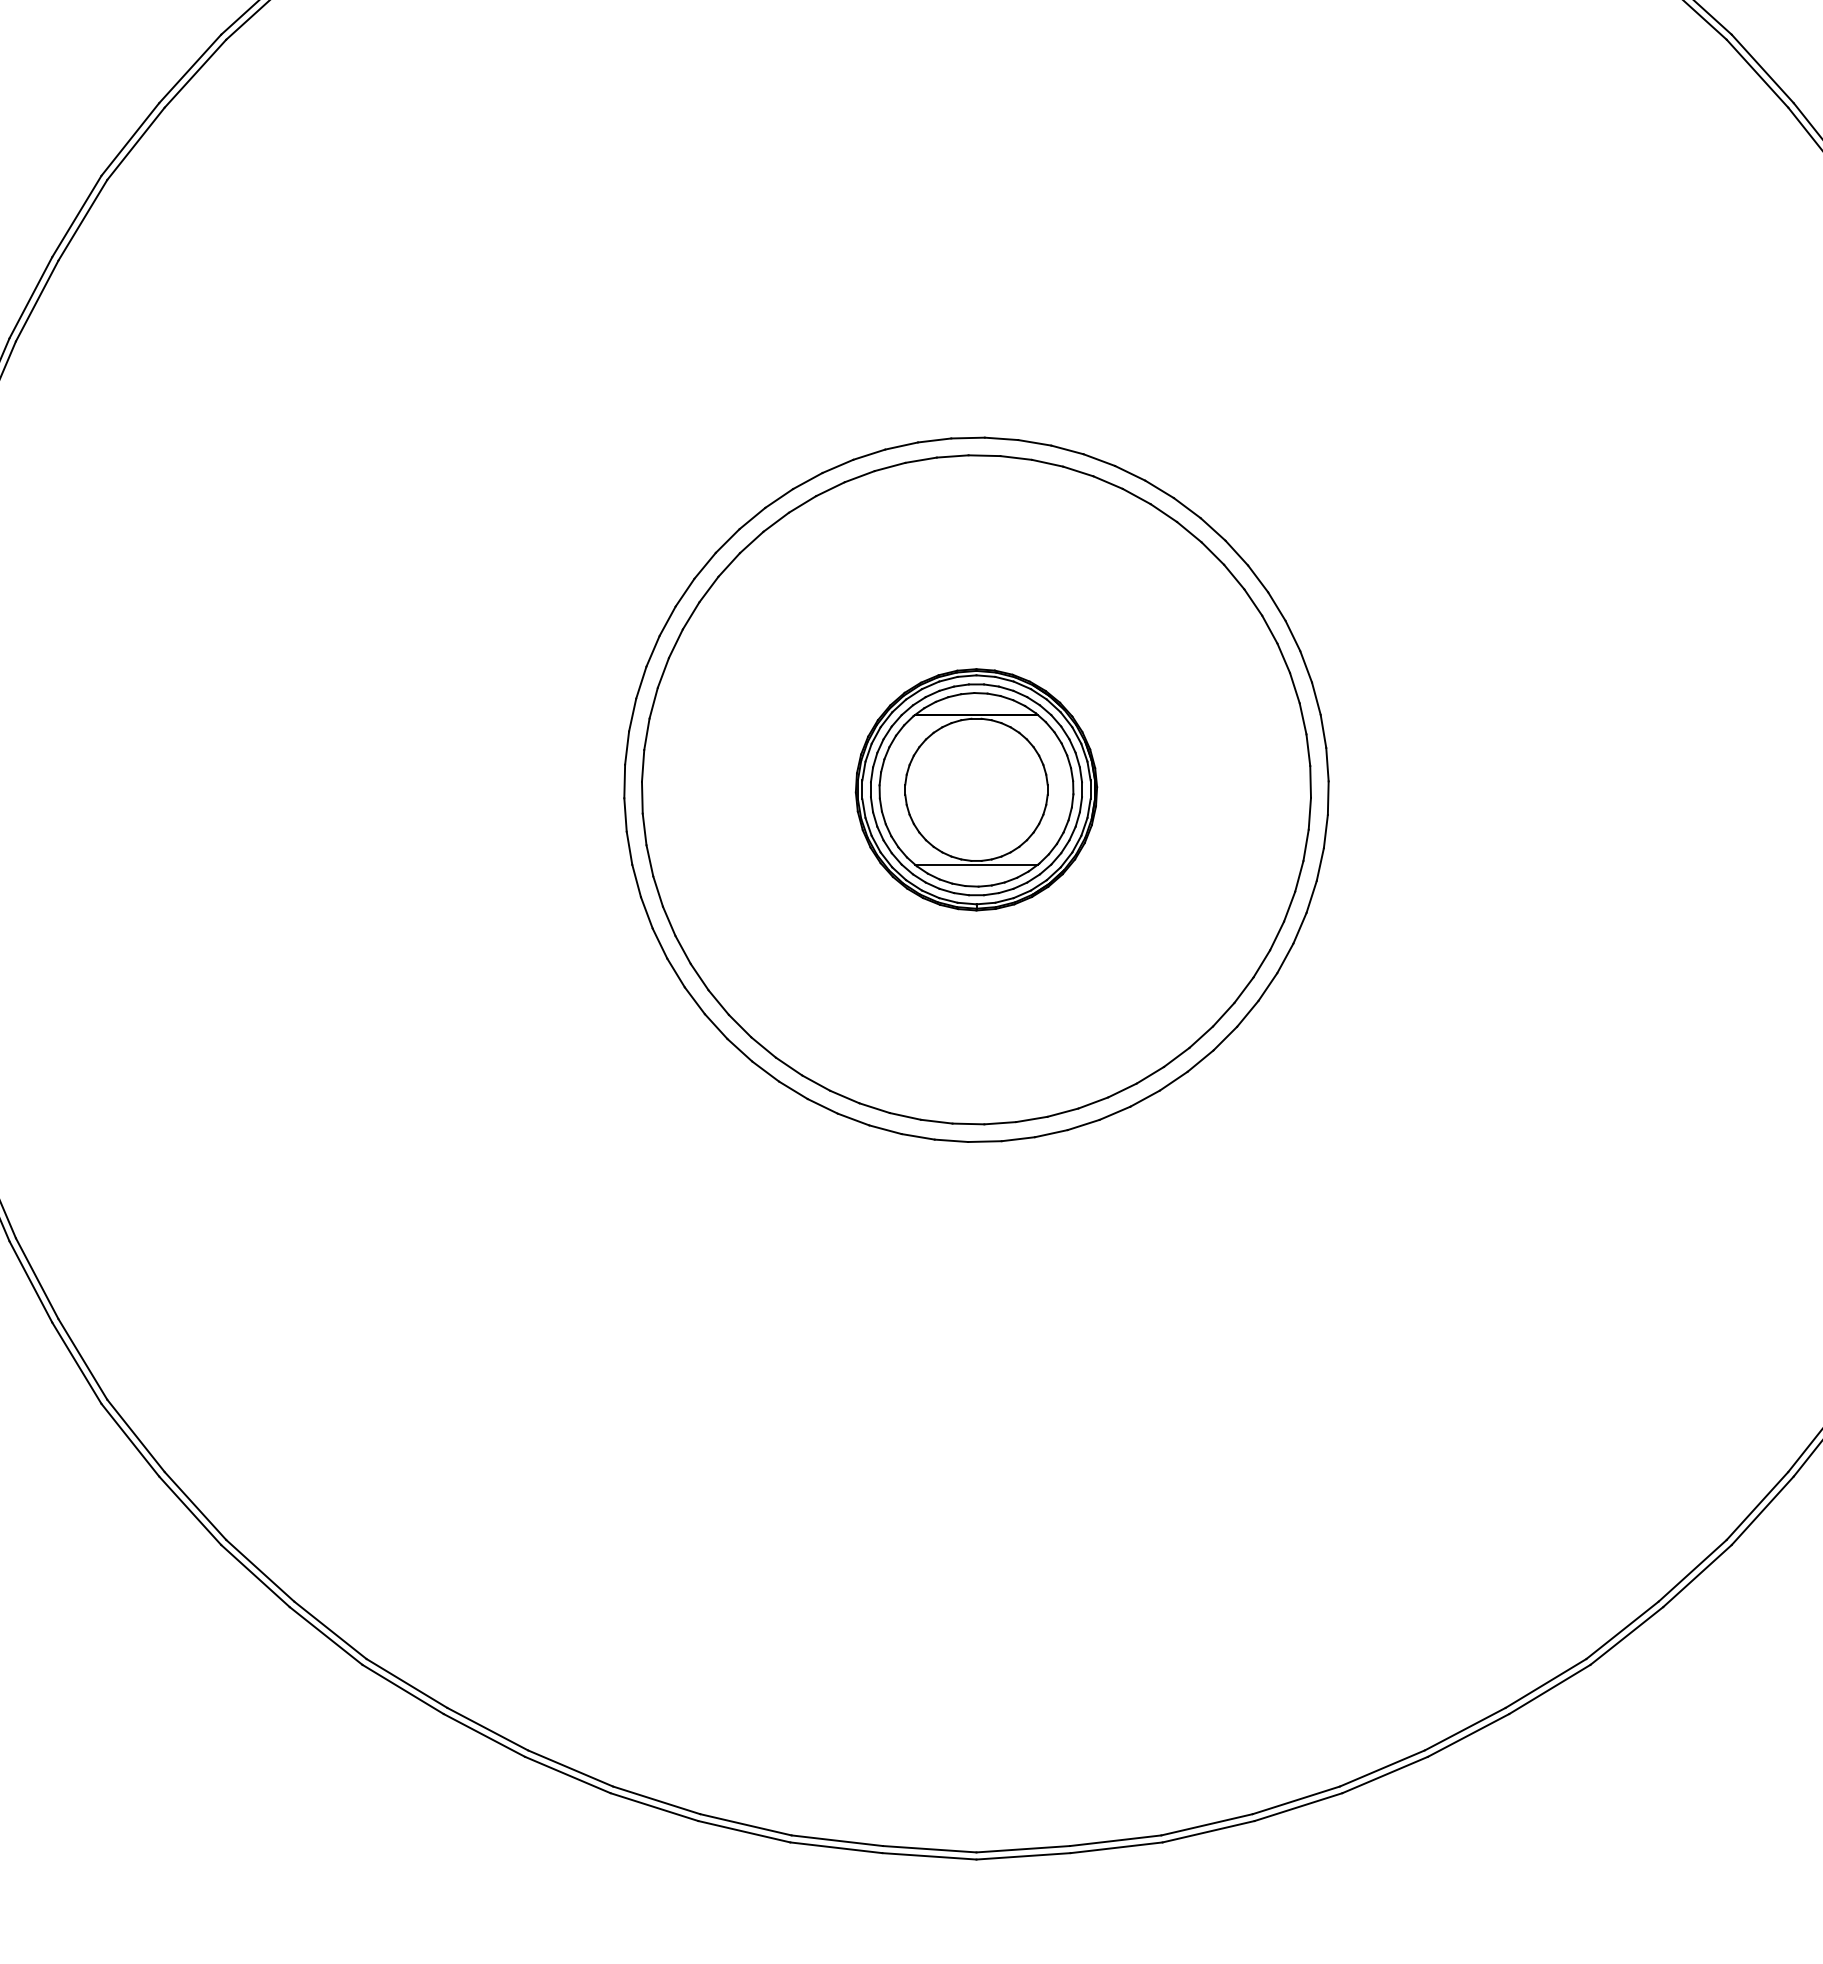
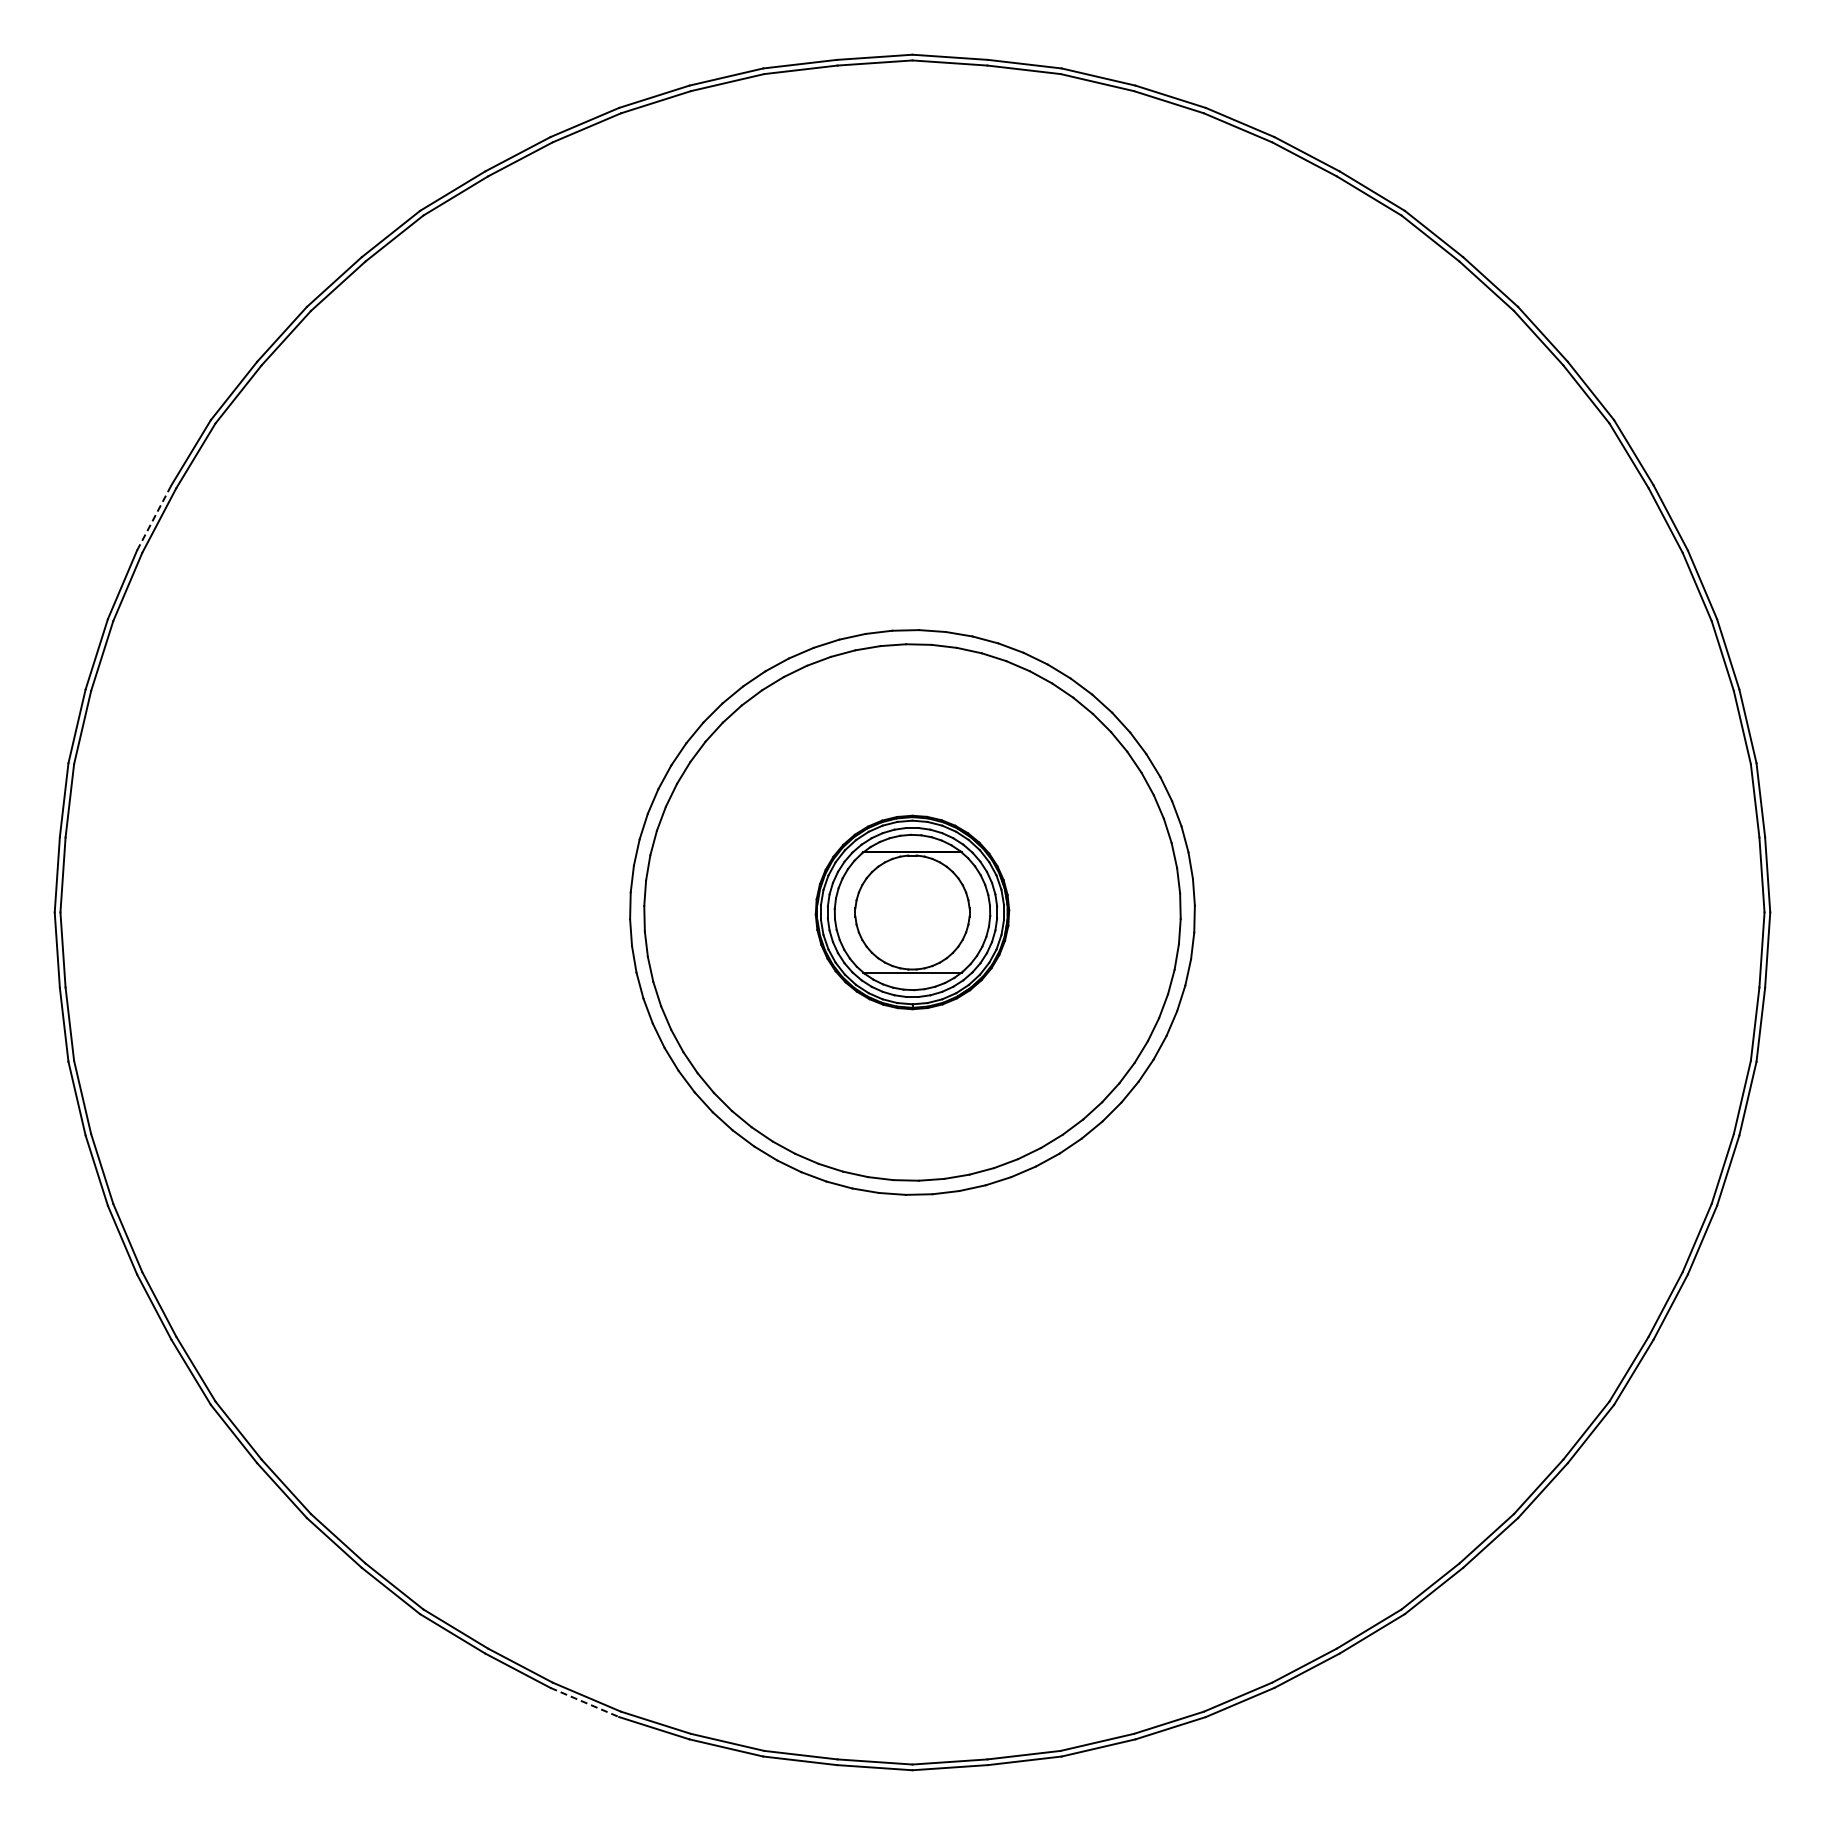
line: (31, 297) -> (154, 517), solid -> dashed
line: (568, 1775) -> (585, 1702), solid -> dashed

